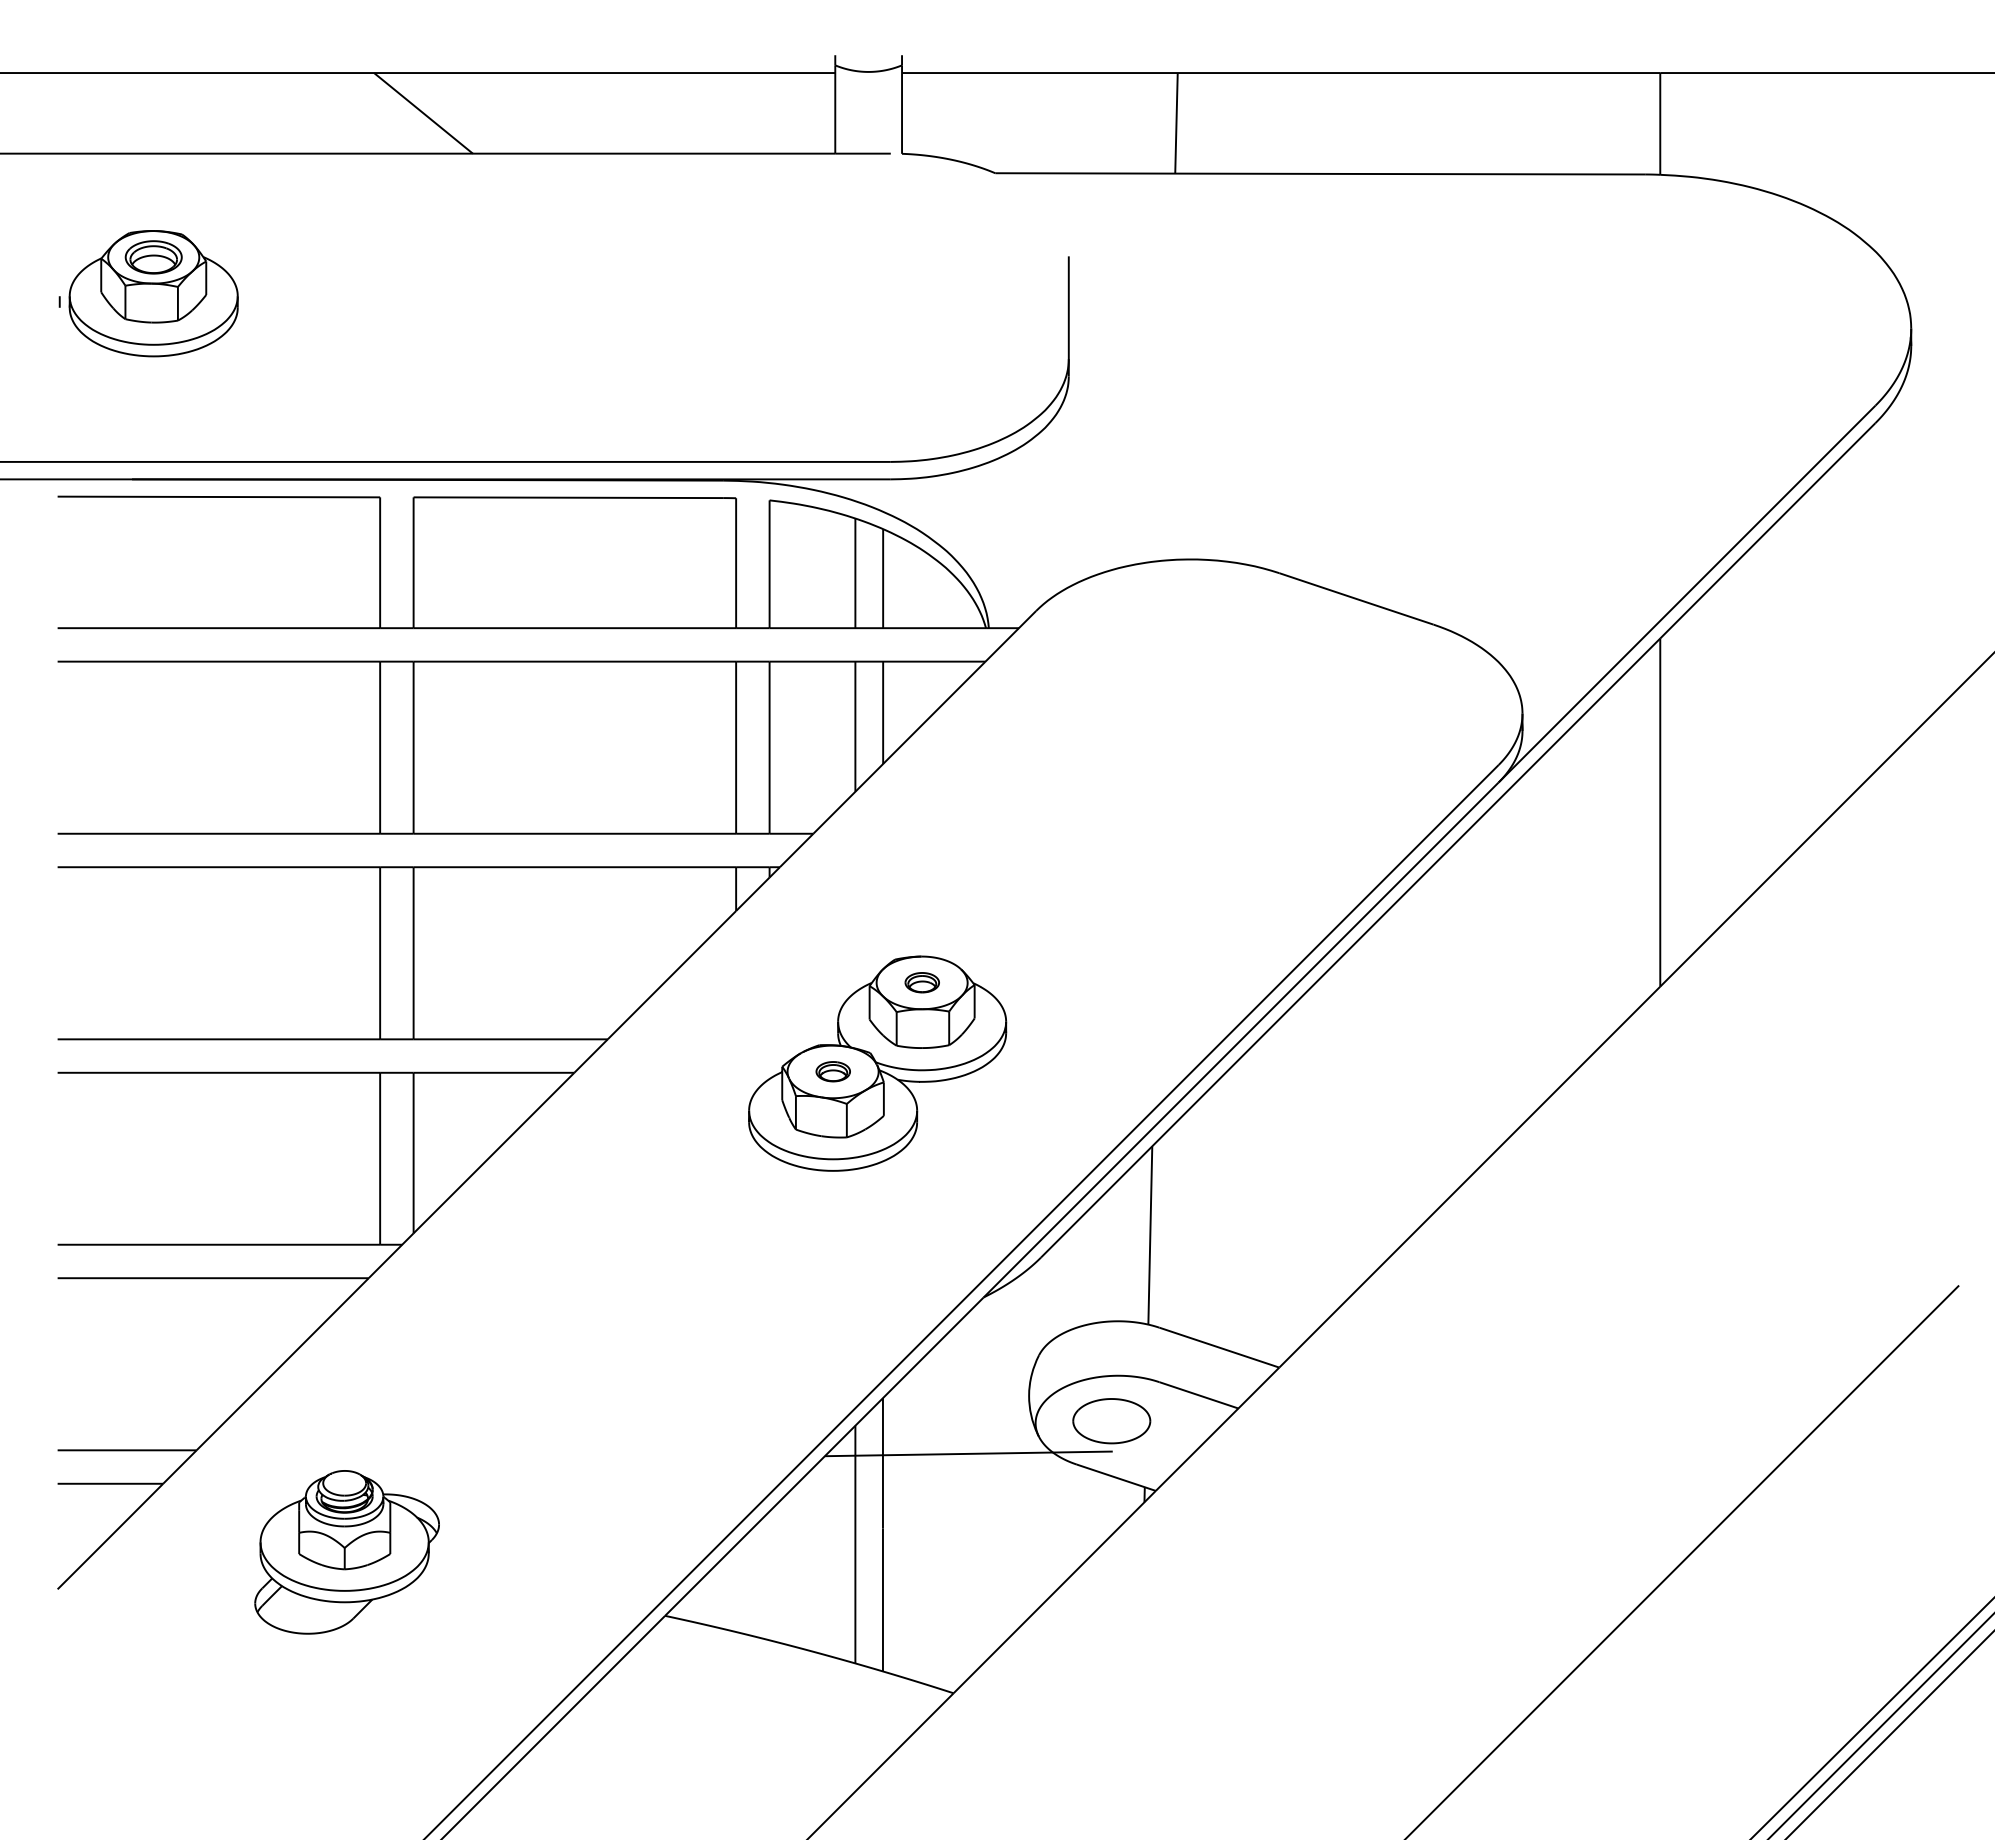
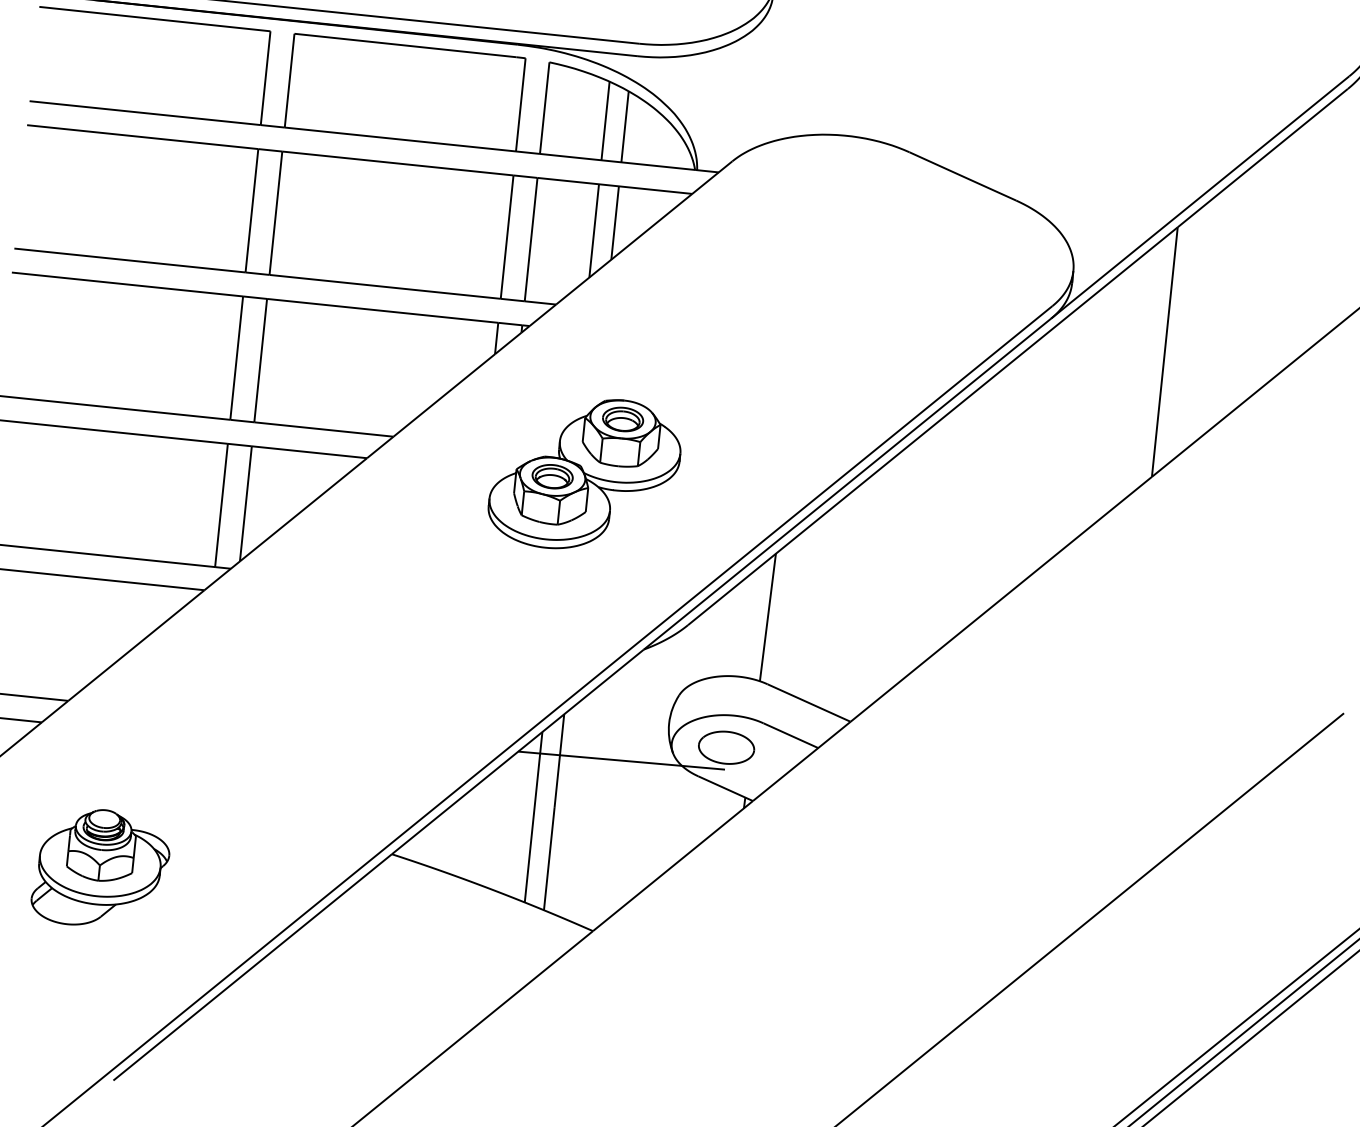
part: (922, 982) -> (623, 419), size x1.67
part: (833, 1071) -> (552, 476), size x1.67
part: (346, 1552) -> (100, 868), moved

